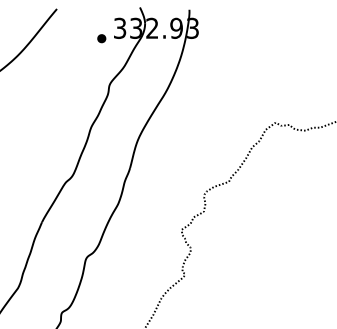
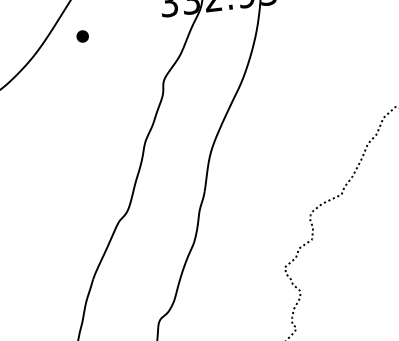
part: (101, 38) -> (82, 36), moved

